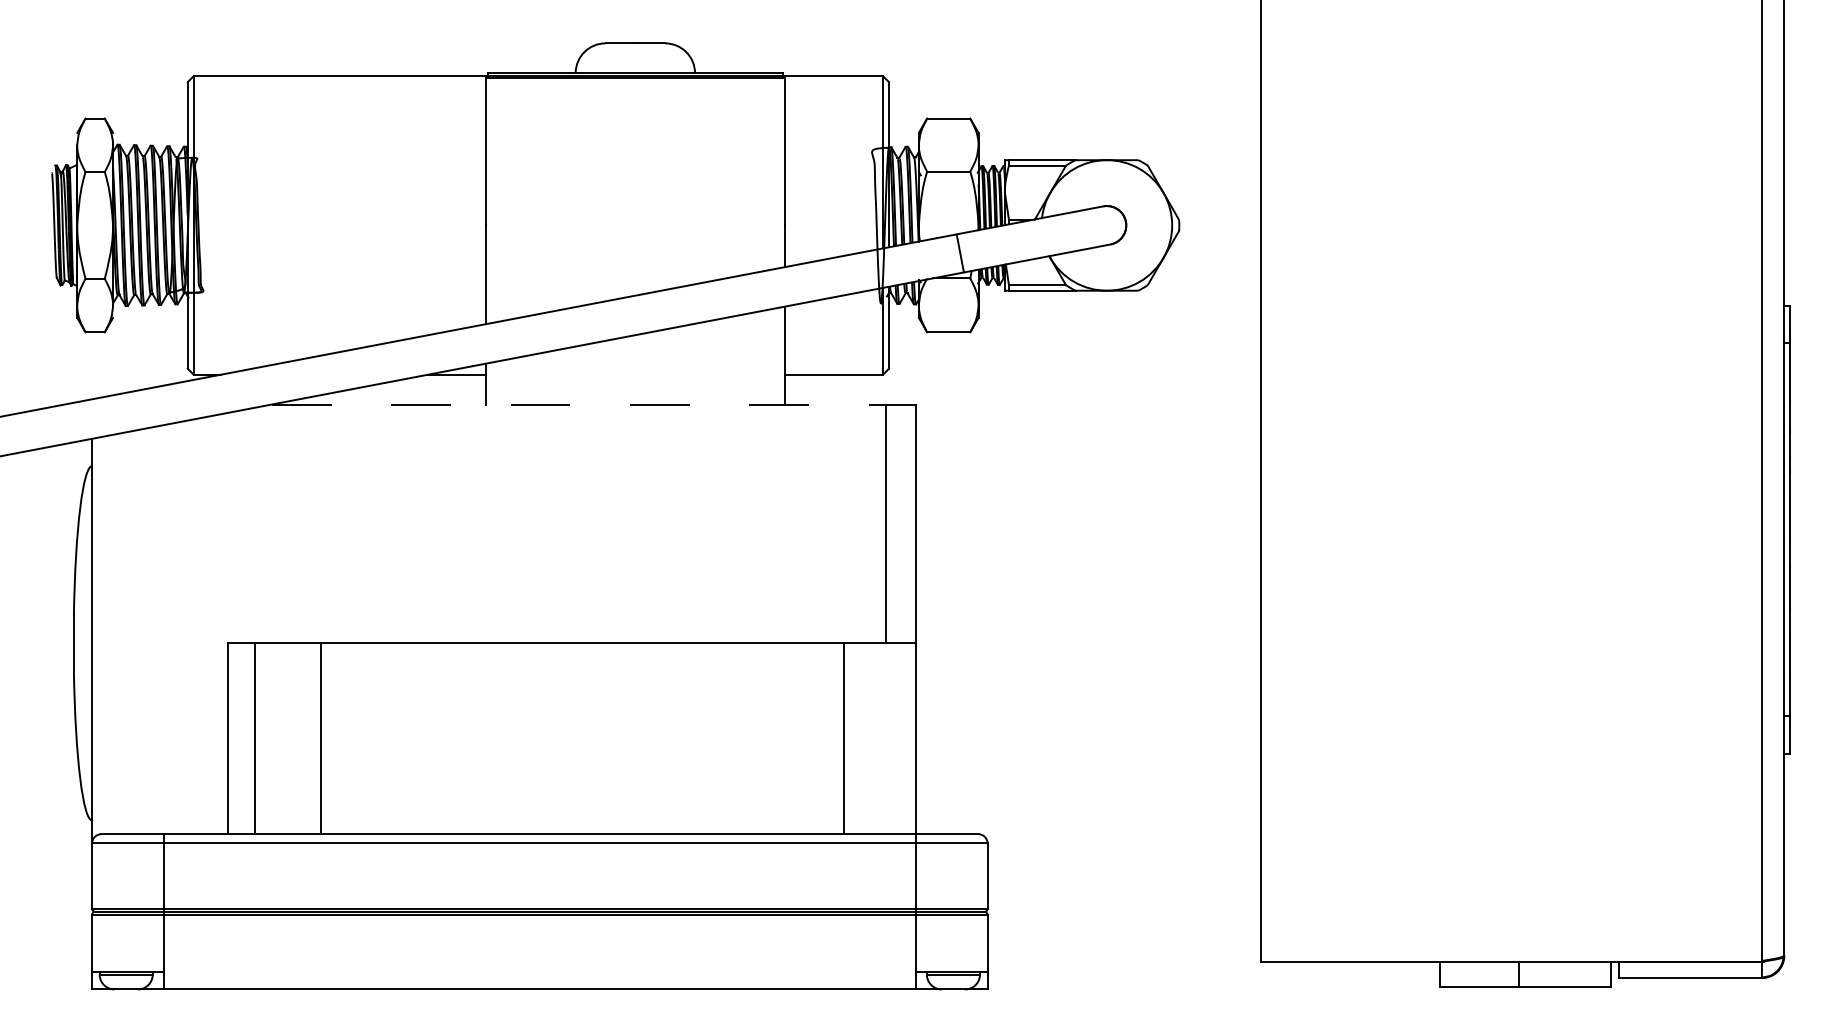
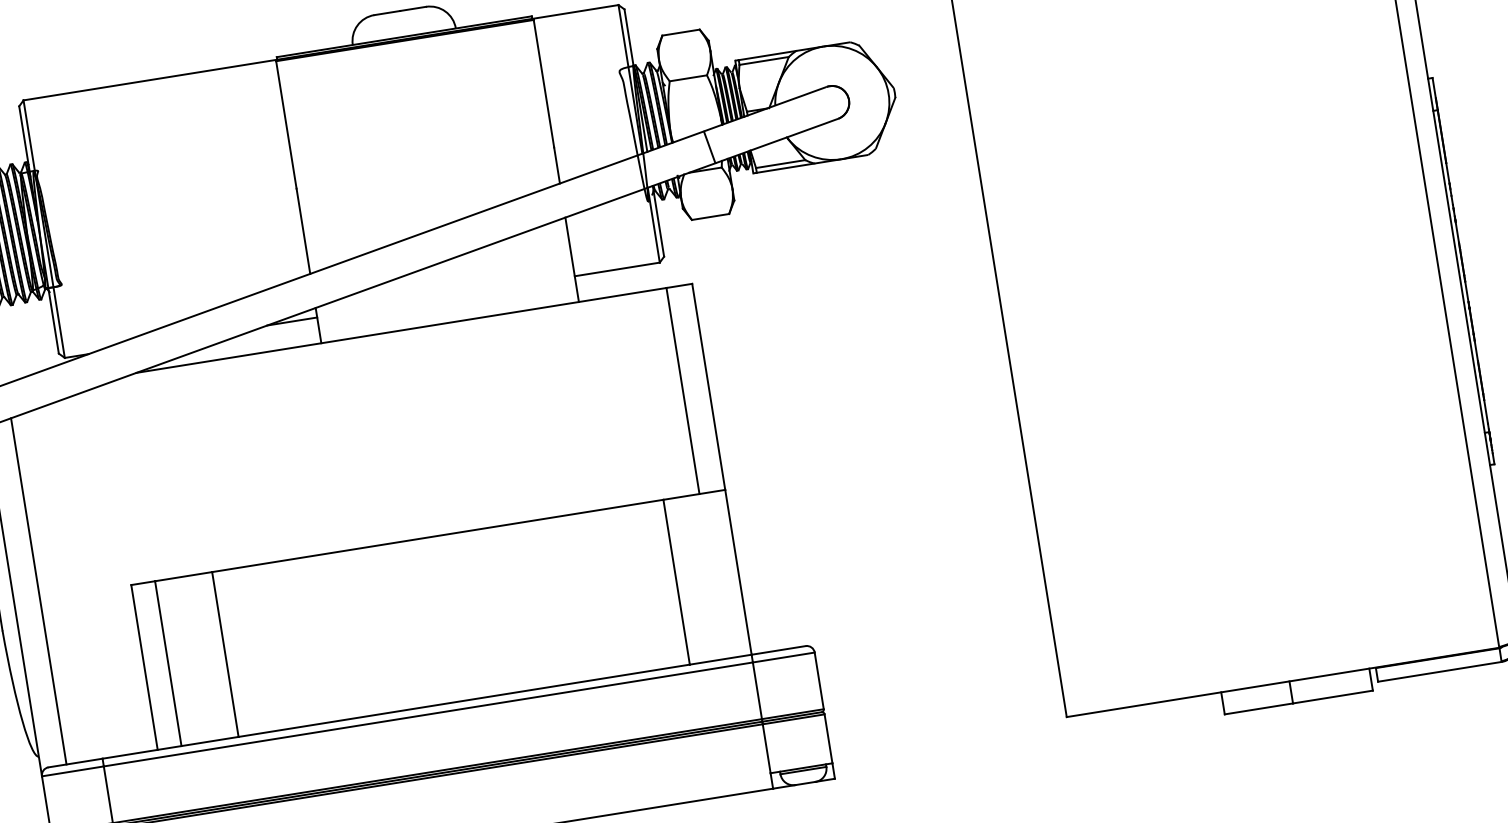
line: (579, 404) -> (401, 330), dashed -> solid
line: (122, 633) -> (39, 591), added

